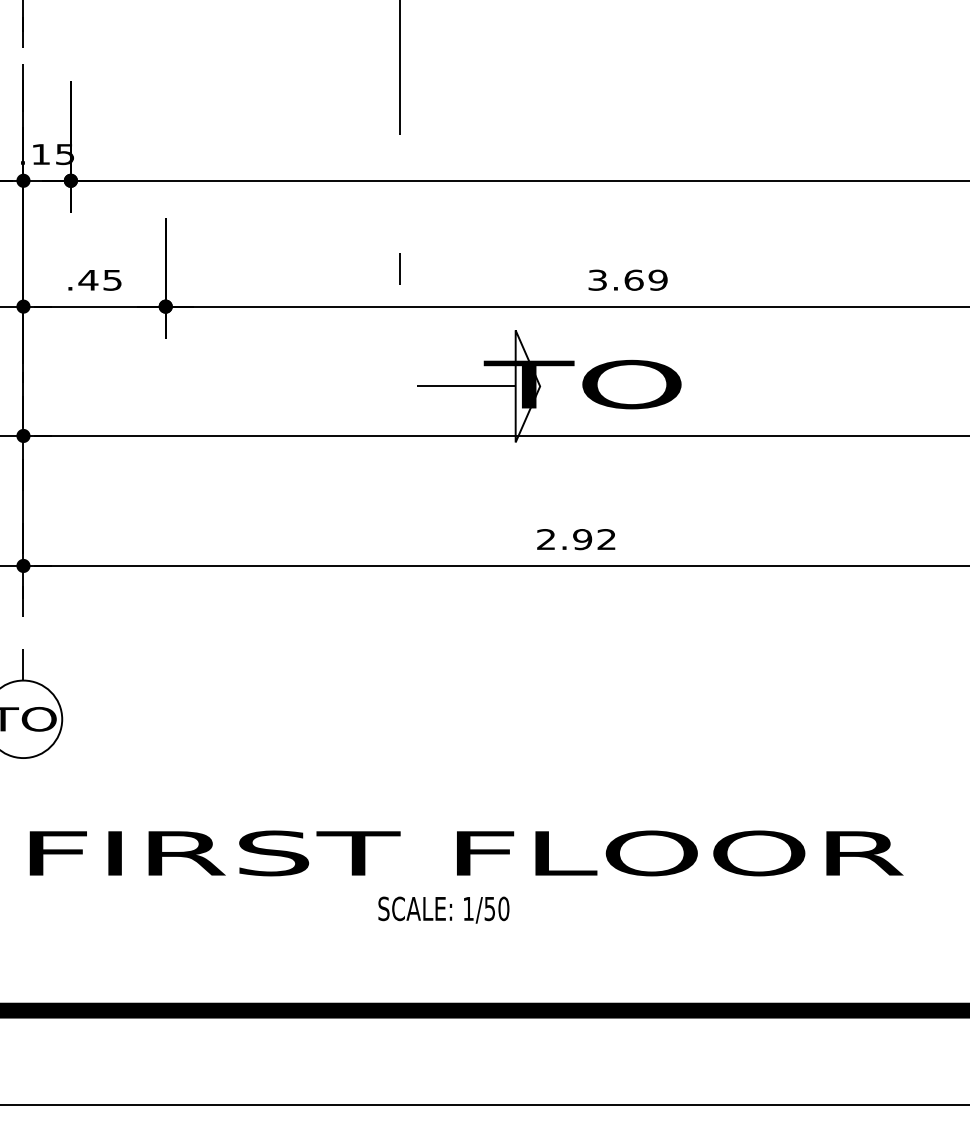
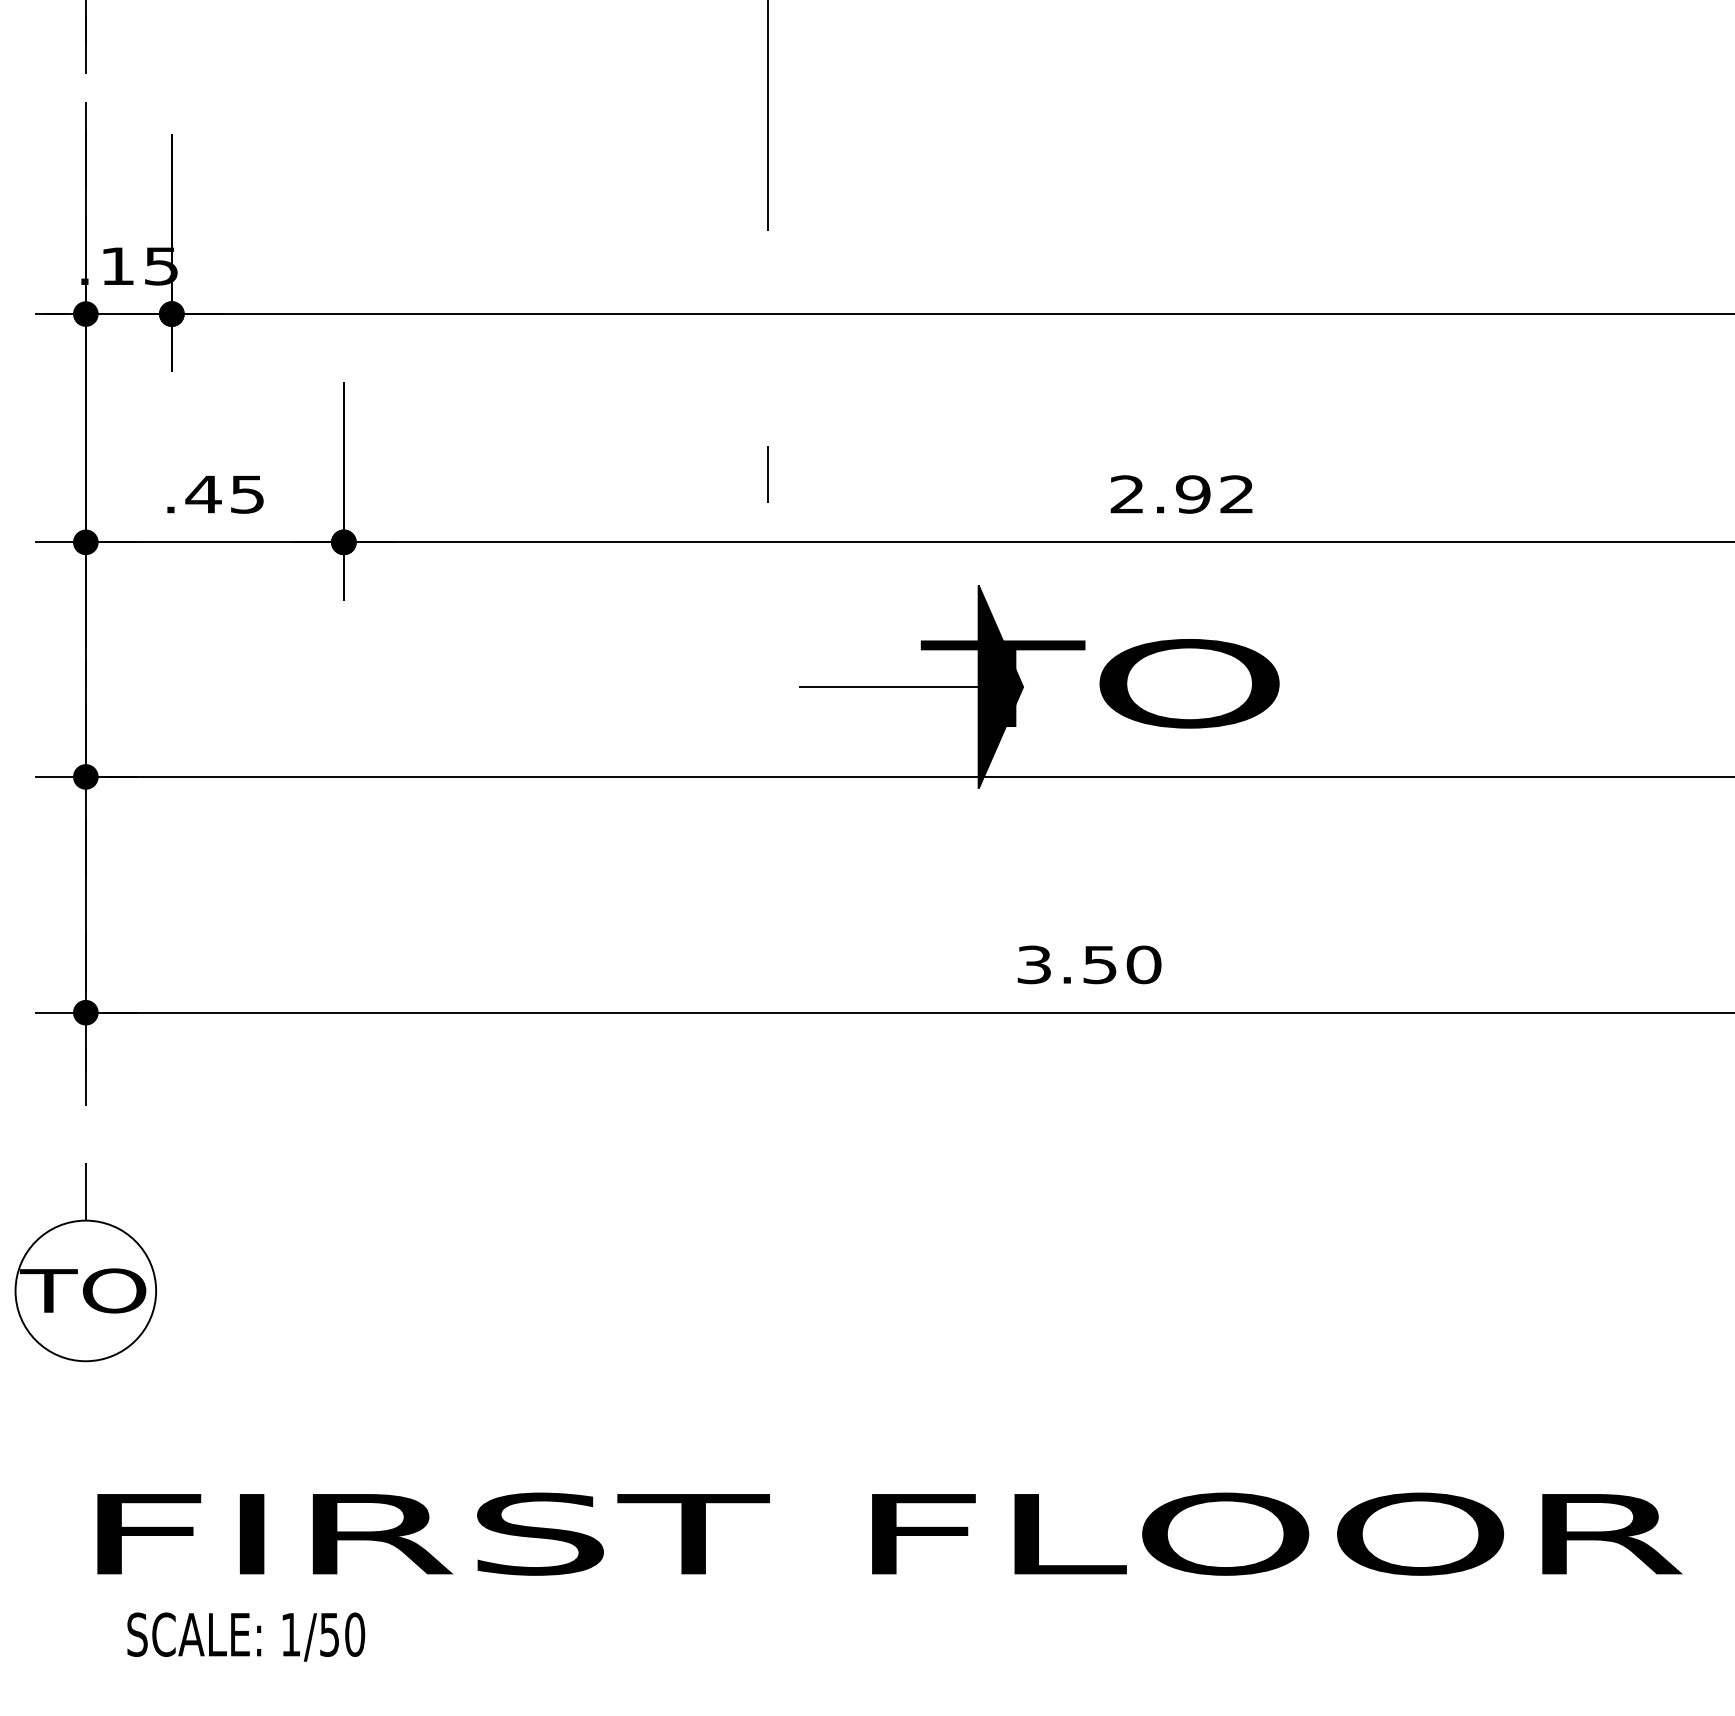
text: (627, 279) -> (1181, 493), 3.69 -> 2.92
fill: (527, 386) -> (1000, 687), added
text: (576, 539) -> (1088, 964), 2.92 -> 3.50
text: (443, 909) -> (245, 1635), moved

